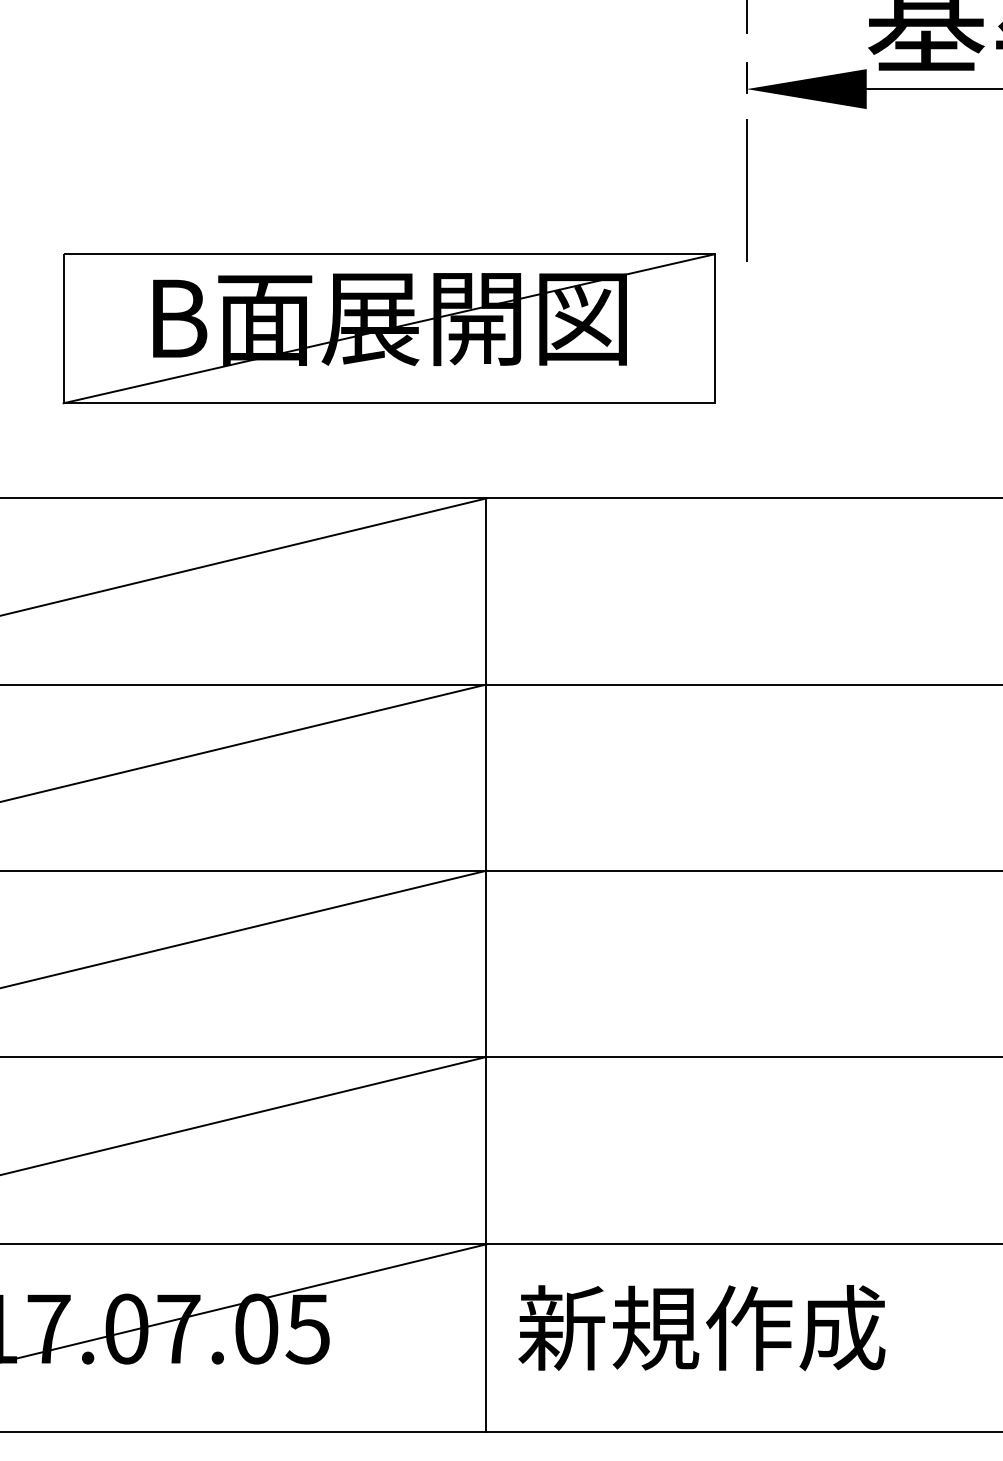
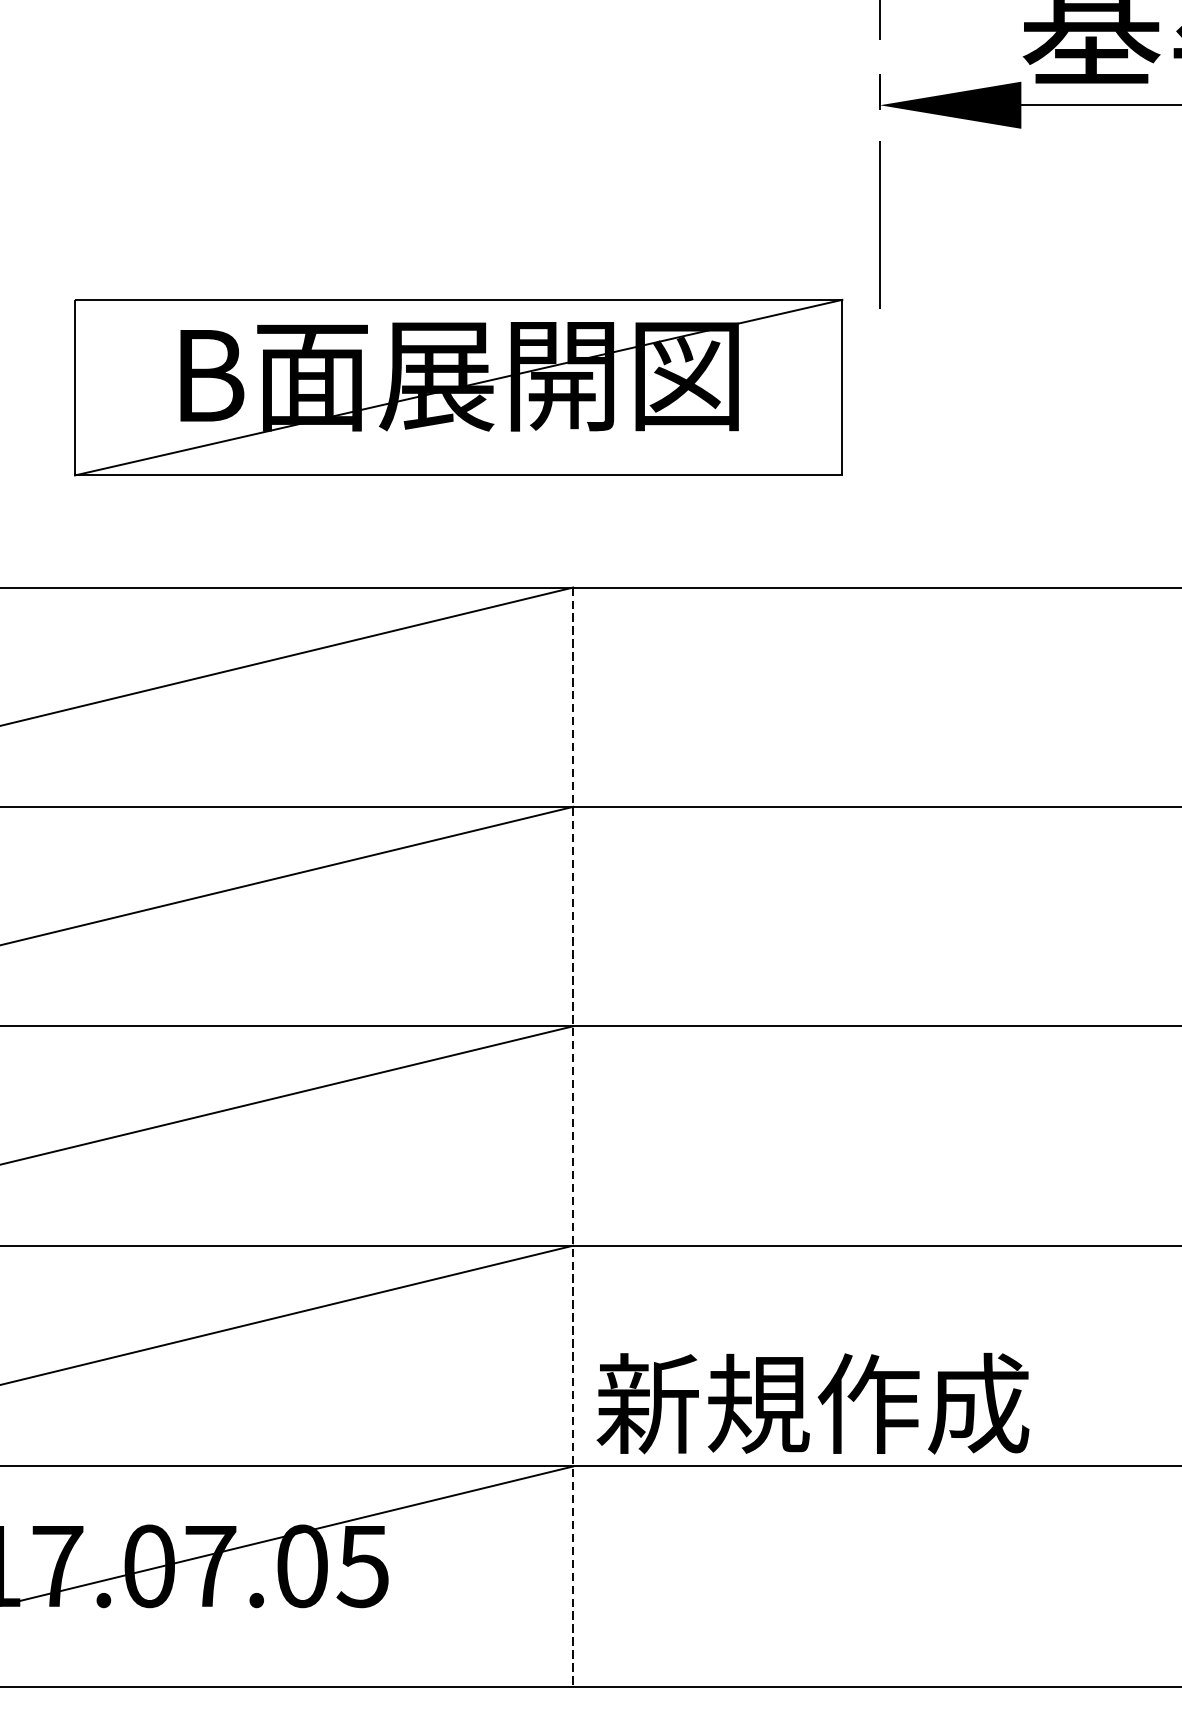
line: (486, 965) -> (573, 1137), solid -> dashed
text: (701, 1328) -> (812, 1404), moved

